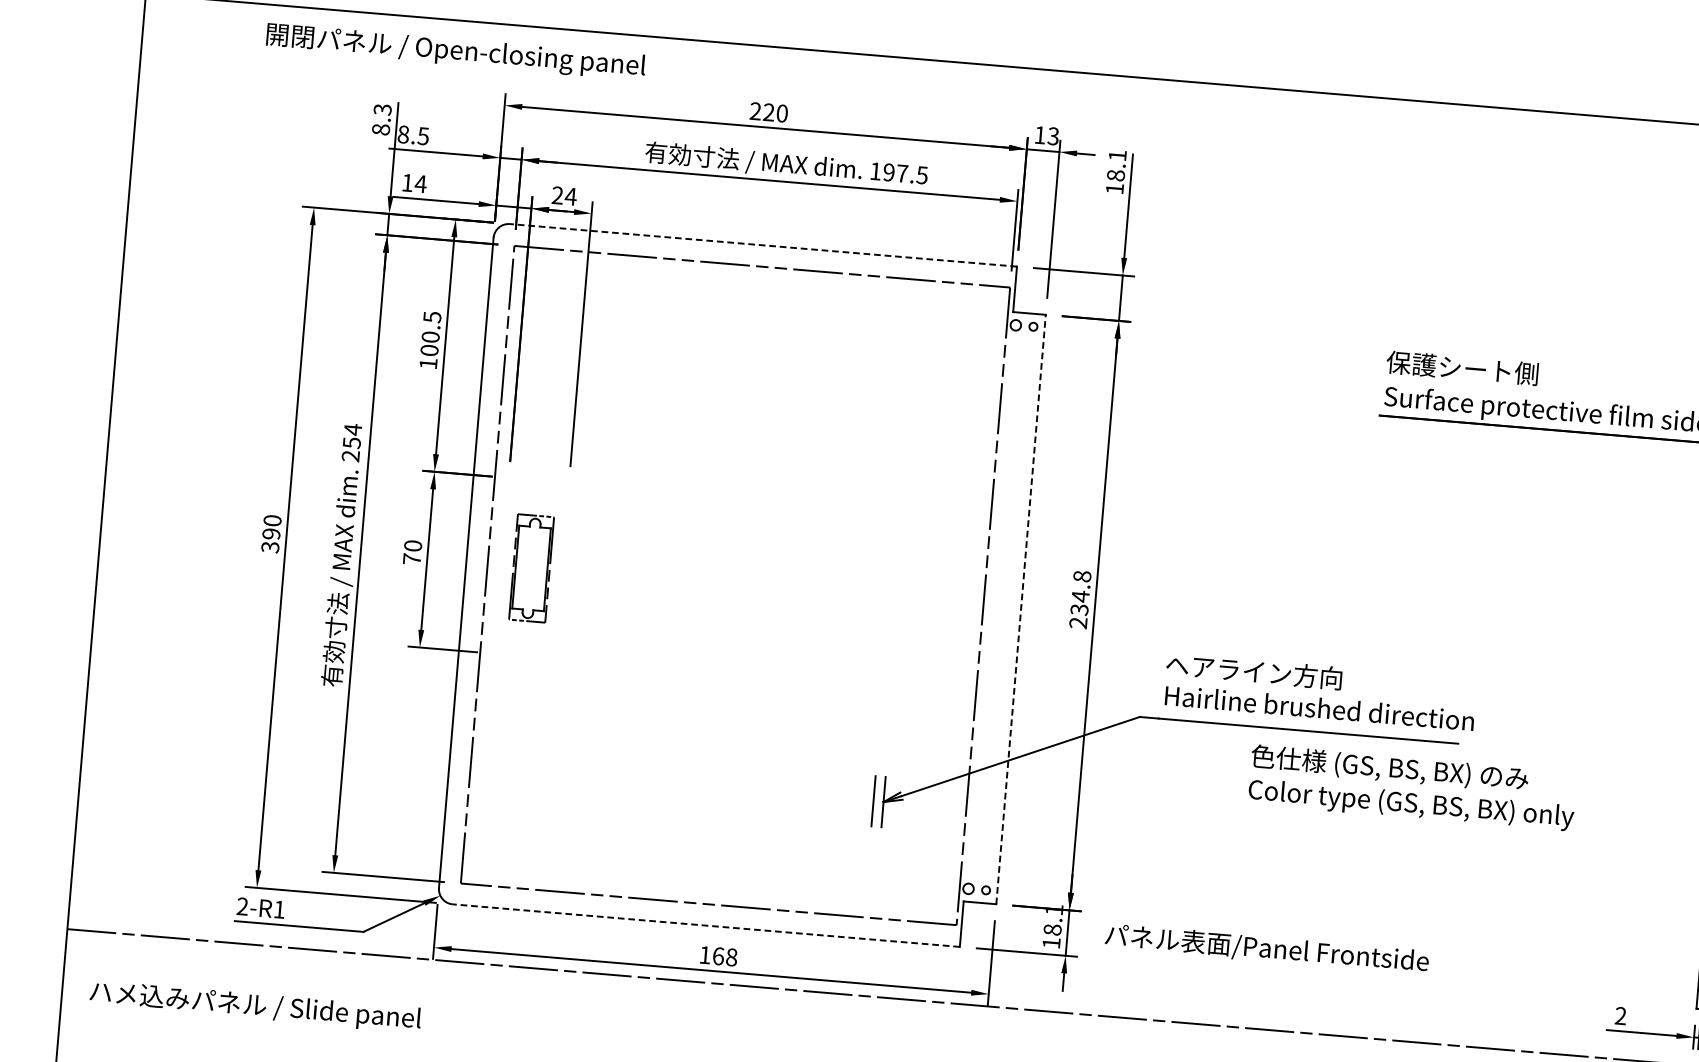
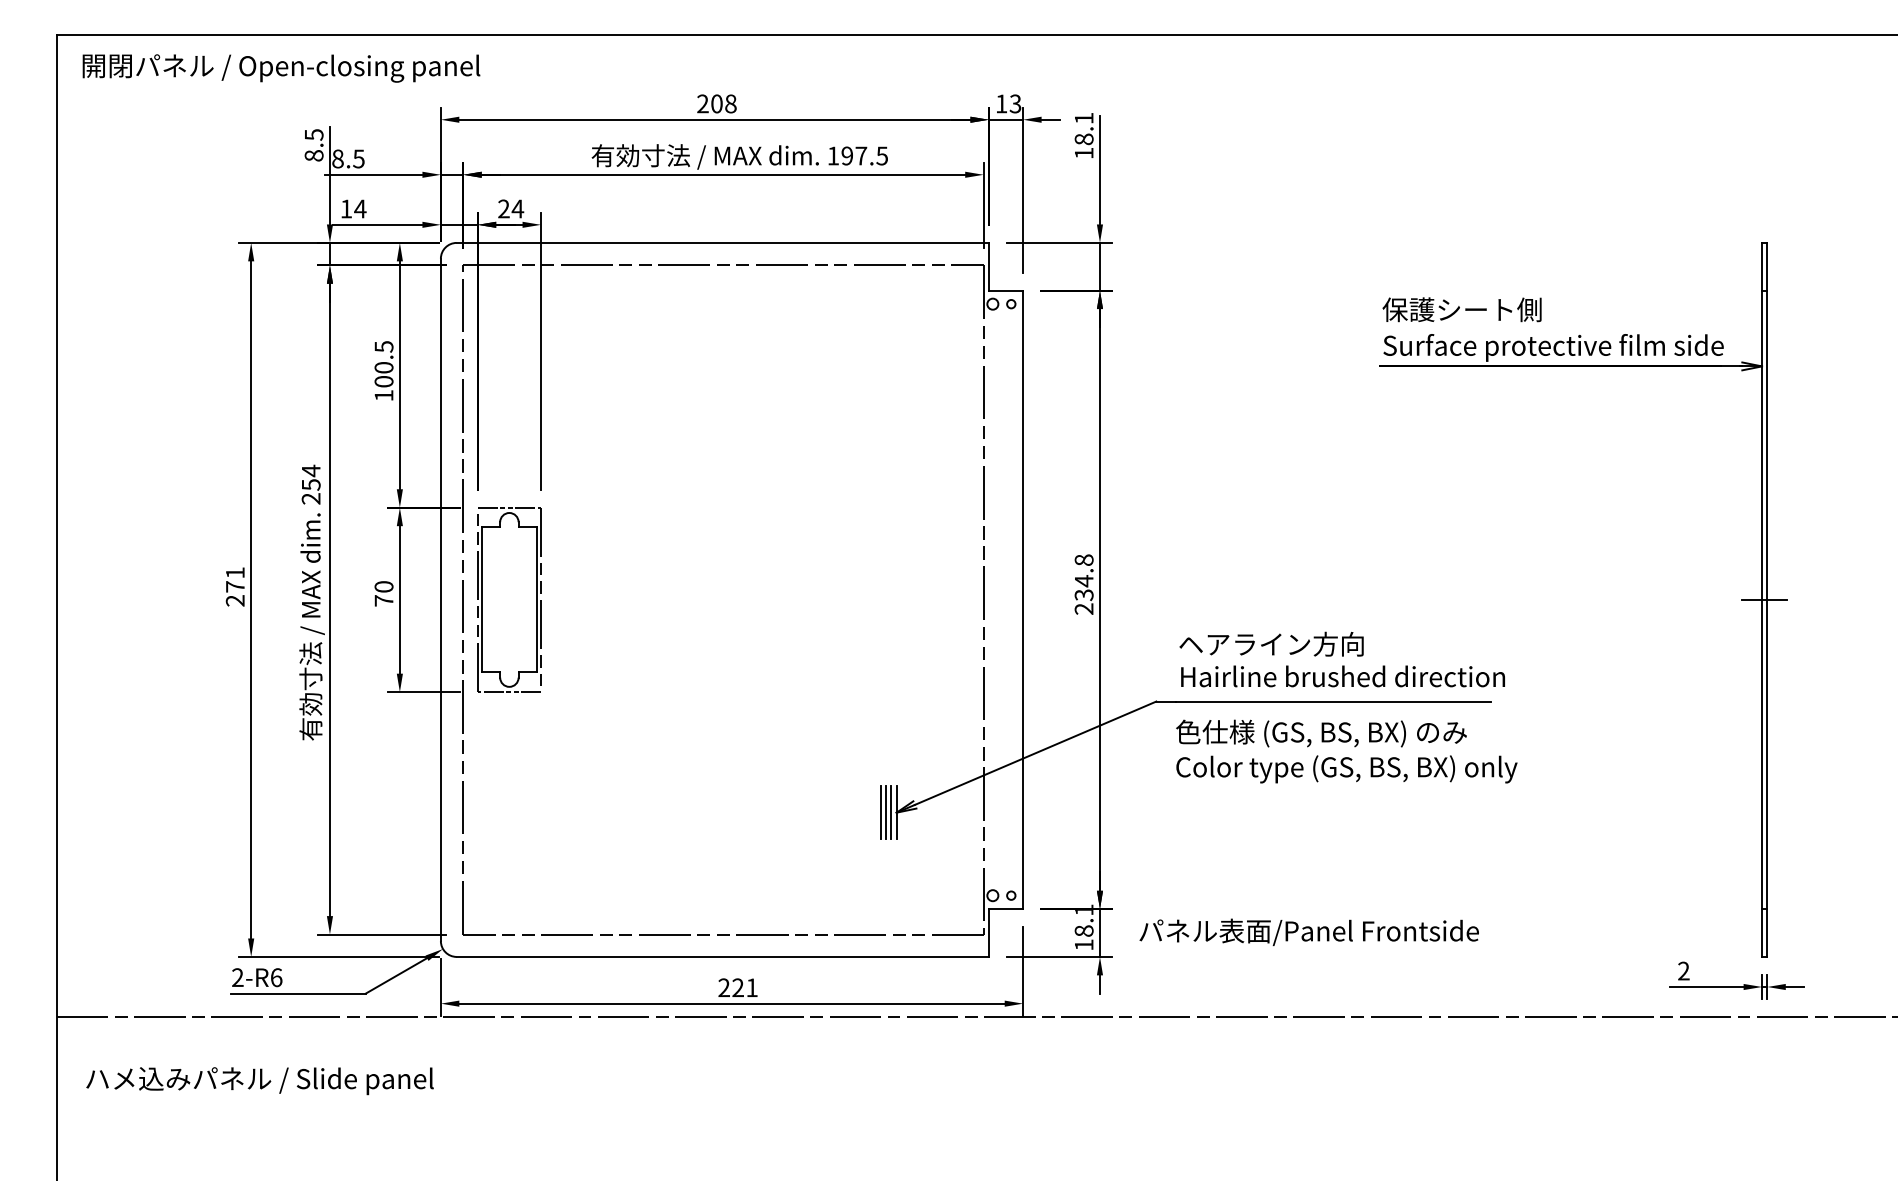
text: (456, 52) -> (281, 68), moved
text: (382, 109) -> (313, 134), 8.3 -> 8.5
text: (775, 112) -> (723, 103), 220 -> 208
line: (763, 244) -> (722, 242), dashed -> solid
text: (270, 533) -> (234, 586), 390 -> 271
part: (531, 568) -> (509, 599), size x1.67
line: (1021, 609) -> (1023, 599), dashed -> solid
text: (1412, 787) -> (1346, 751), moved
line: (868, 800) -> (880, 812), added
line: (878, 801) -> (891, 812), added
text: (279, 909) -> (276, 977), 2-R1 -> 2-R6
line: (706, 925) -> (722, 956), dashed -> solid
text: (717, 955) -> (737, 987), 168 -> 221

